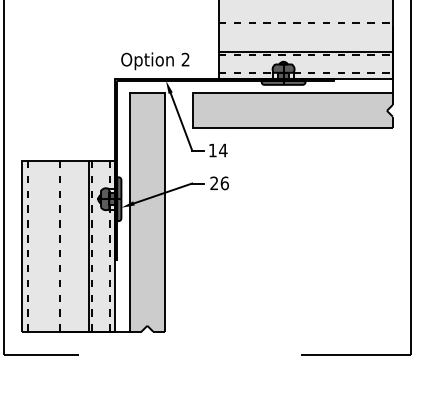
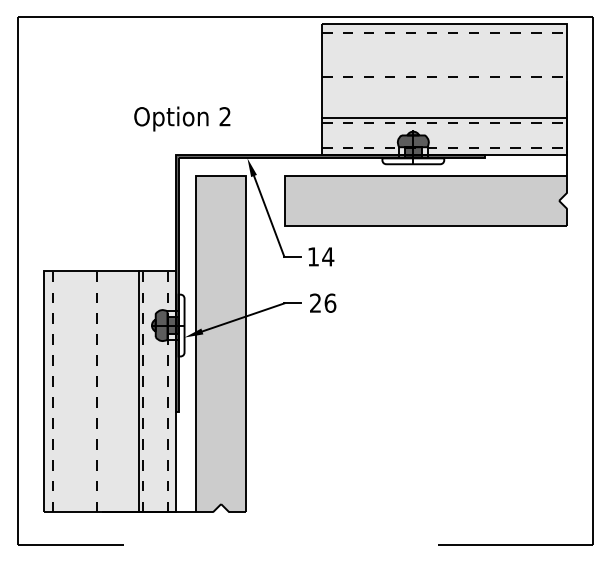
text: (155, 60) -> (182, 118), moved
fill: (283, 82) -> (413, 161), removed
fill: (119, 199) -> (181, 325), removed

